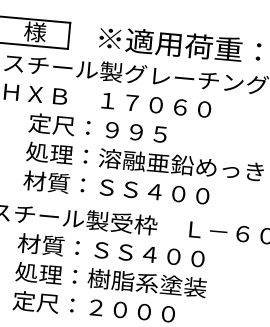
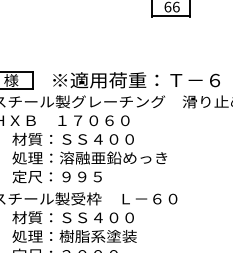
text: (121, 129) -> (72, 138), 定尺：９９５ -> 材質：ＳＳ４００
text: (115, 187) -> (72, 176), 材質：ＳＳ４００ -> 定尺：９９５

